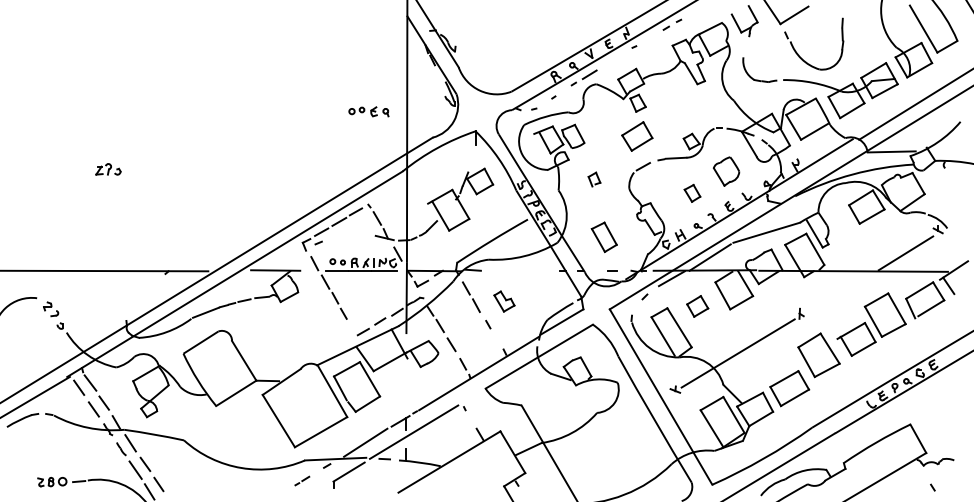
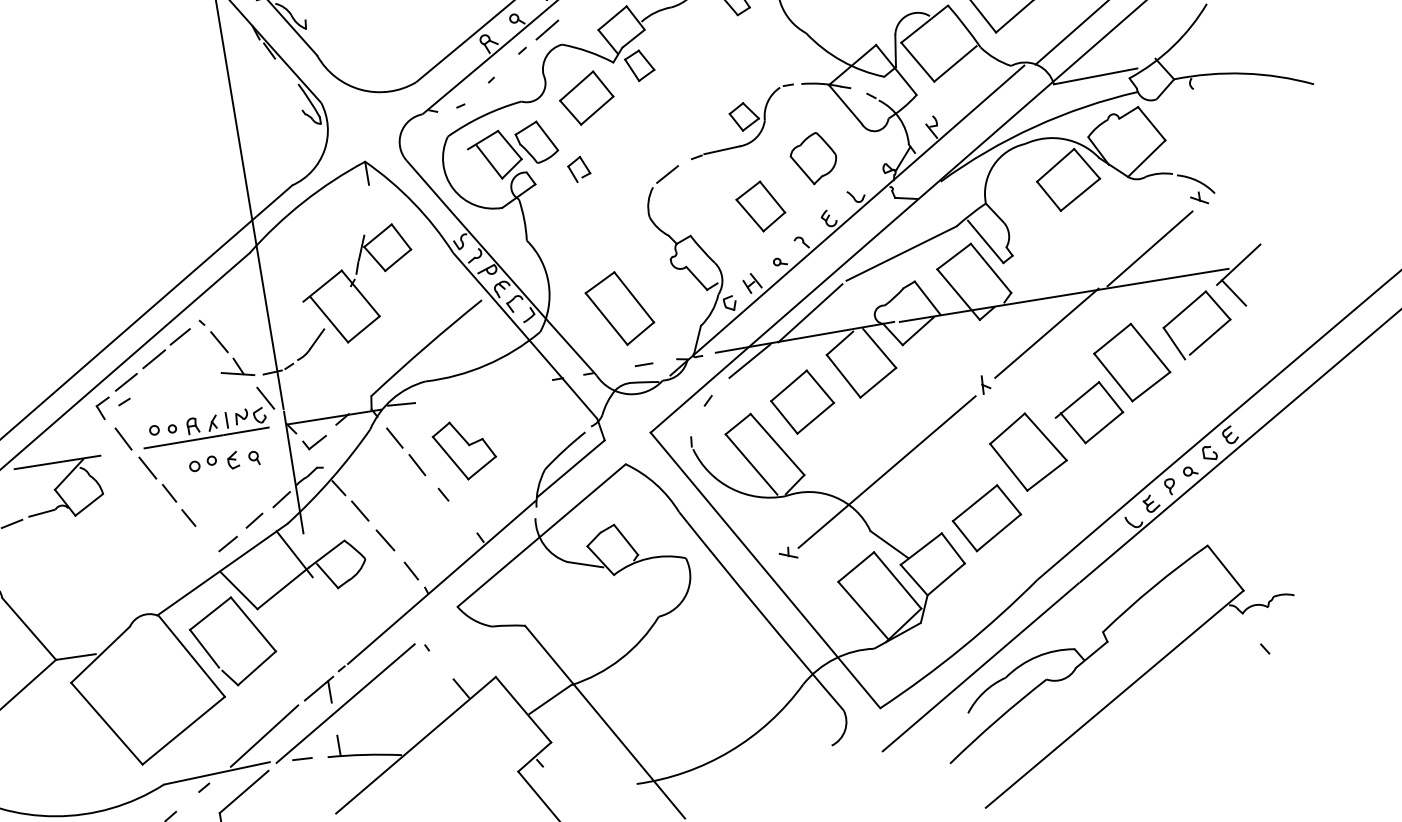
part: (368, 111) -> (223, 461), moved
part: (637, 136) -> (586, 98), moved
part: (594, 179) -> (579, 169), moved
part: (692, 193) -> (760, 206), size x1.67
part: (604, 237) -> (620, 309), size x1.43
line: (840, 290) -> (1046, 332), added
part: (504, 301) -> (465, 449), size x1.67
part: (697, 306) -> (802, 402), size x1.67

